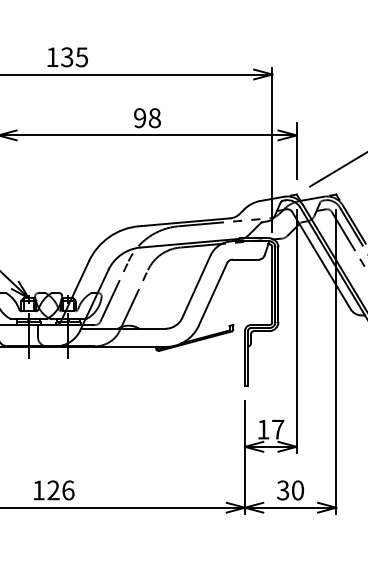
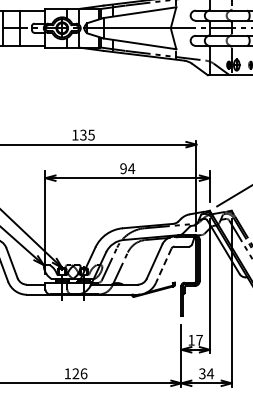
text: (154, 117) -> (131, 168), 98 -> 94
line: (212, 293) -> (163, 265), solid -> dashed
text: (297, 489) -> (210, 373), 30 -> 34

